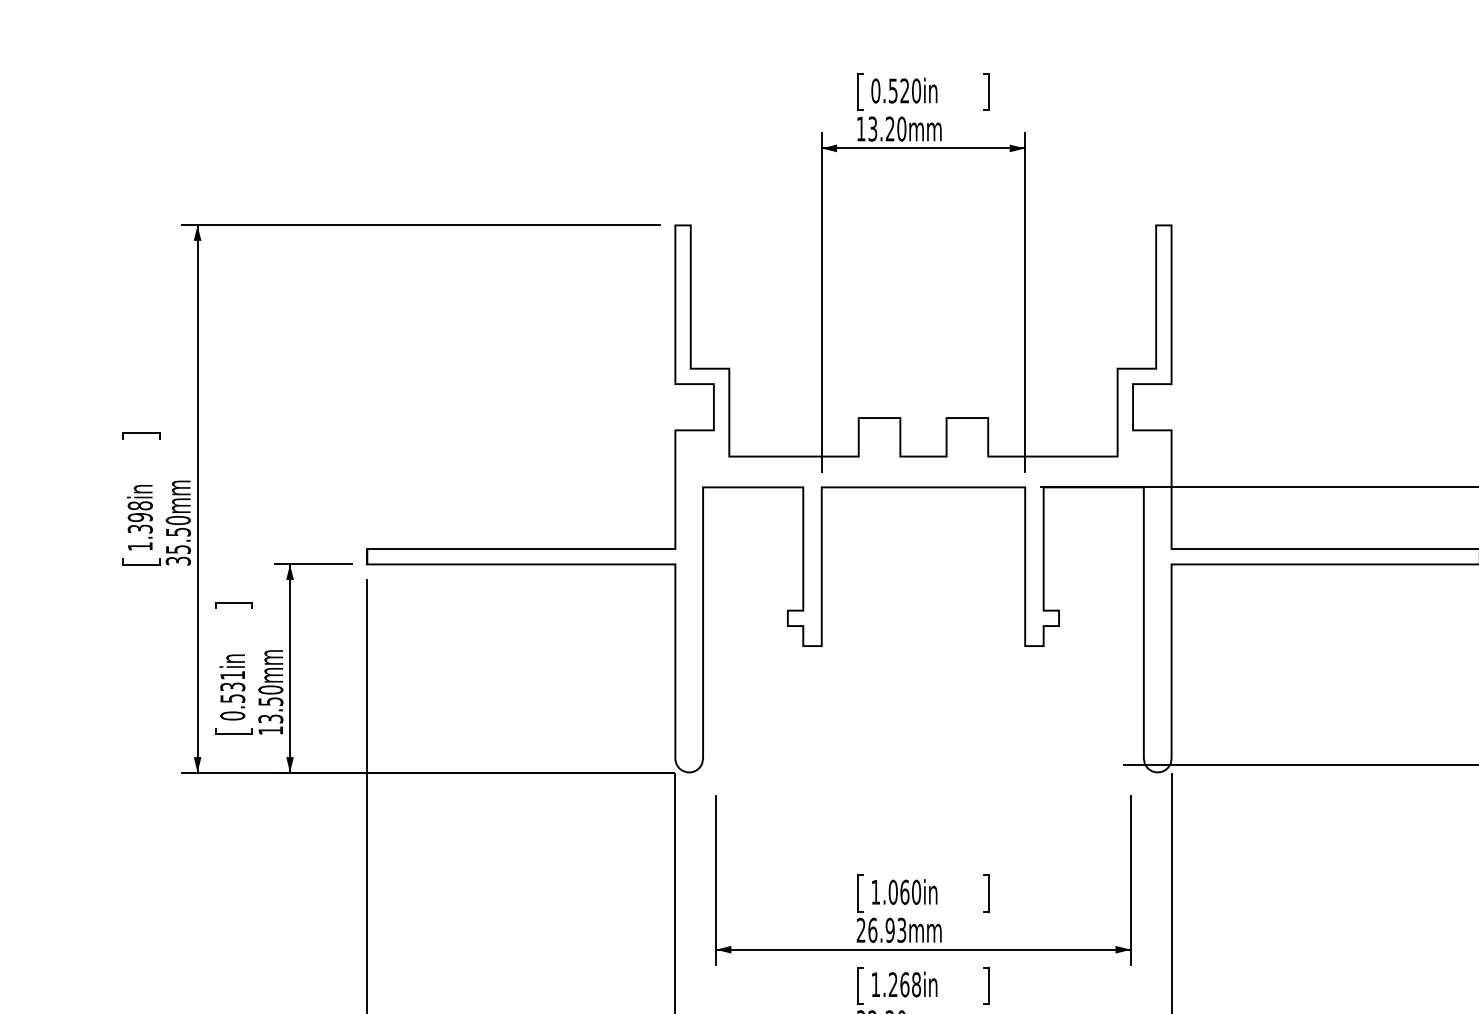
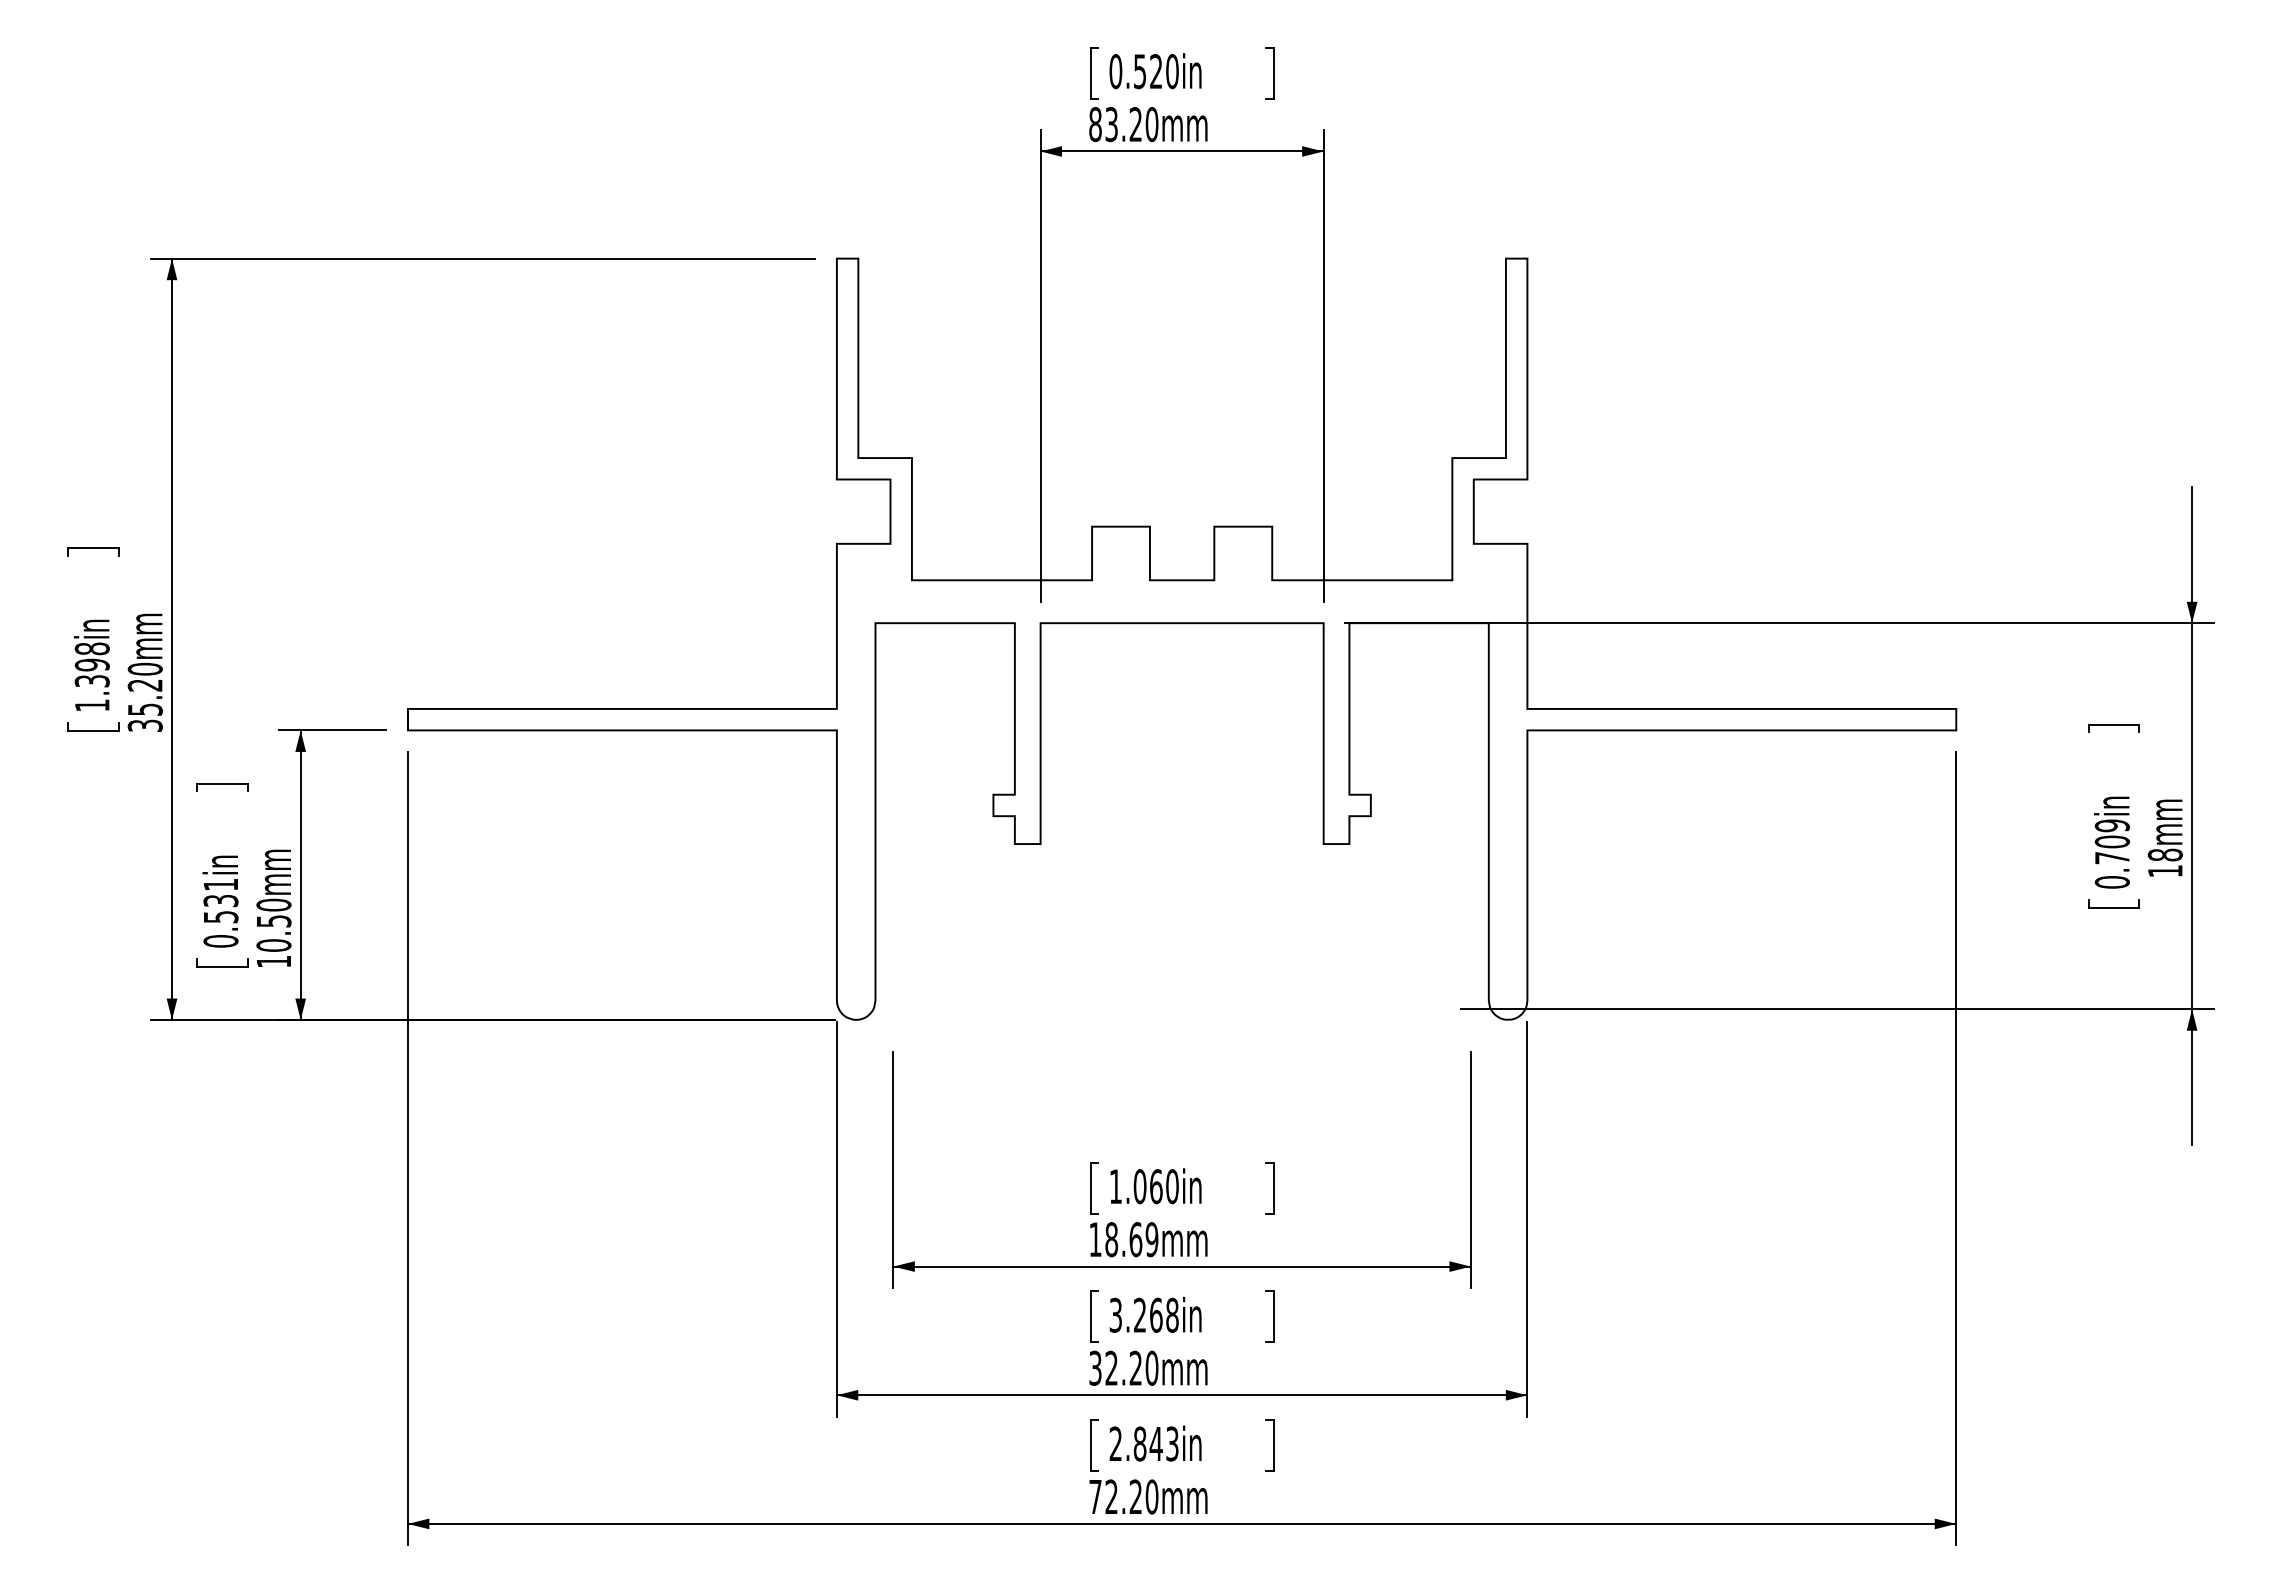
text: (861, 129) -> (1095, 124), 13.20mm -> 83.20mm
text: (177, 532) -> (144, 685), 35.50mm -> 35.20mm
text: (270, 718) -> (273, 945), 13.50mm -> 10.50mm
text: (881, 930) -> (1123, 1239), 26.93mm -> 18.69mm
text: (875, 984) -> (1115, 1314), 1.268in -> 3.268in

